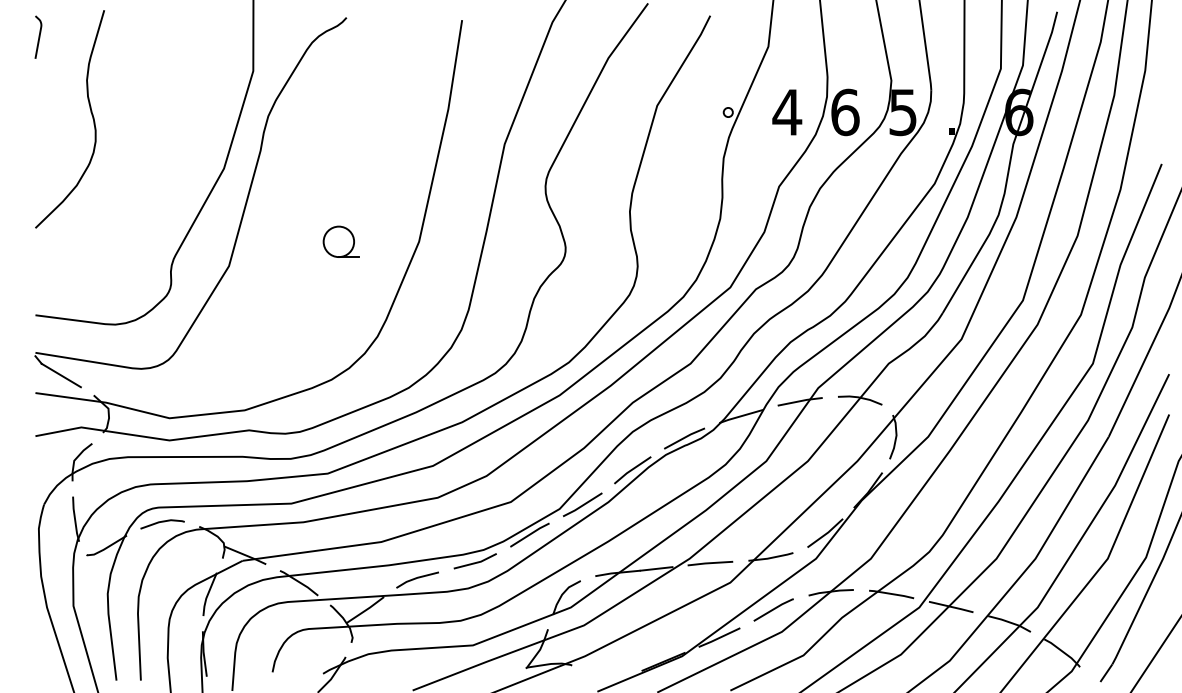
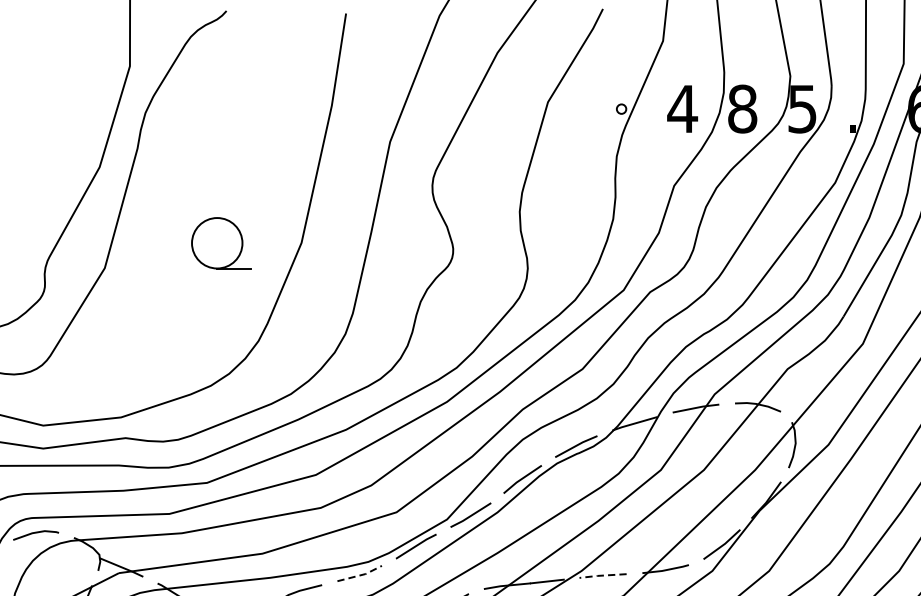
text: (845, 111) -> (742, 108), 6 -> 8
part: (340, 241) -> (220, 242), size x1.6
line: (476, 562) -> (360, 574), solid -> dashed
line: (709, 563) -> (602, 575), solid -> dashed

